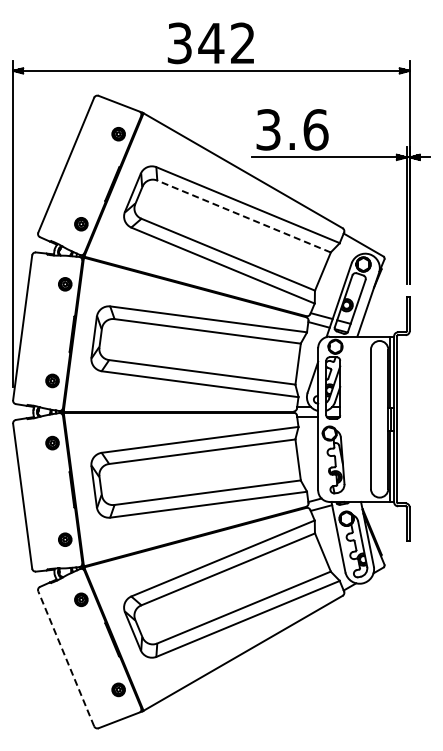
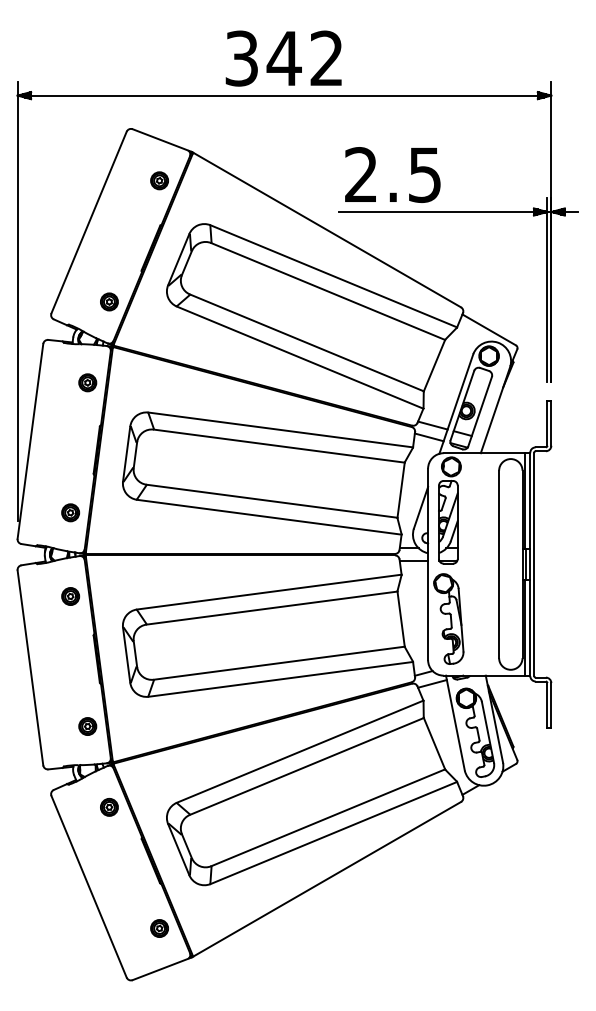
text: (292, 129) -> (393, 174), 3.6 -> 2.5
line: (243, 216) -> (327, 291), dashed -> solid
line: (66, 658) -> (89, 886), dashed -> solid

